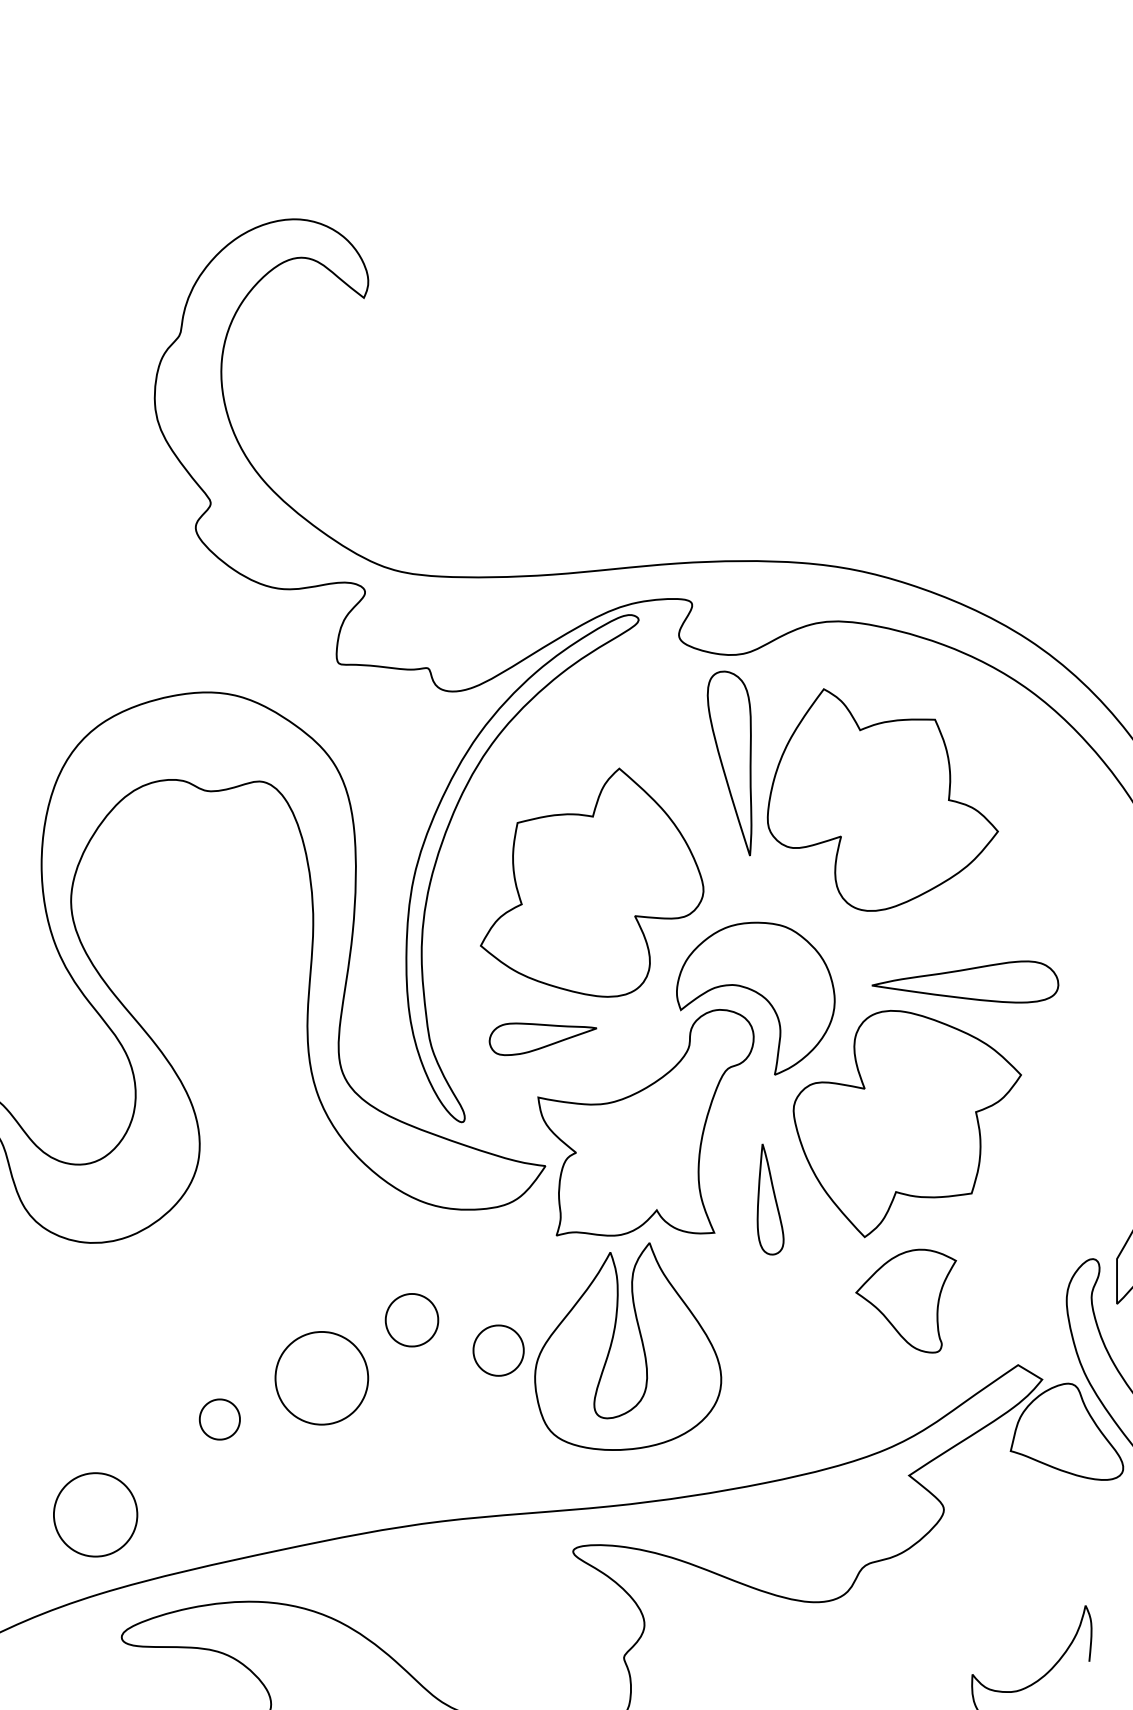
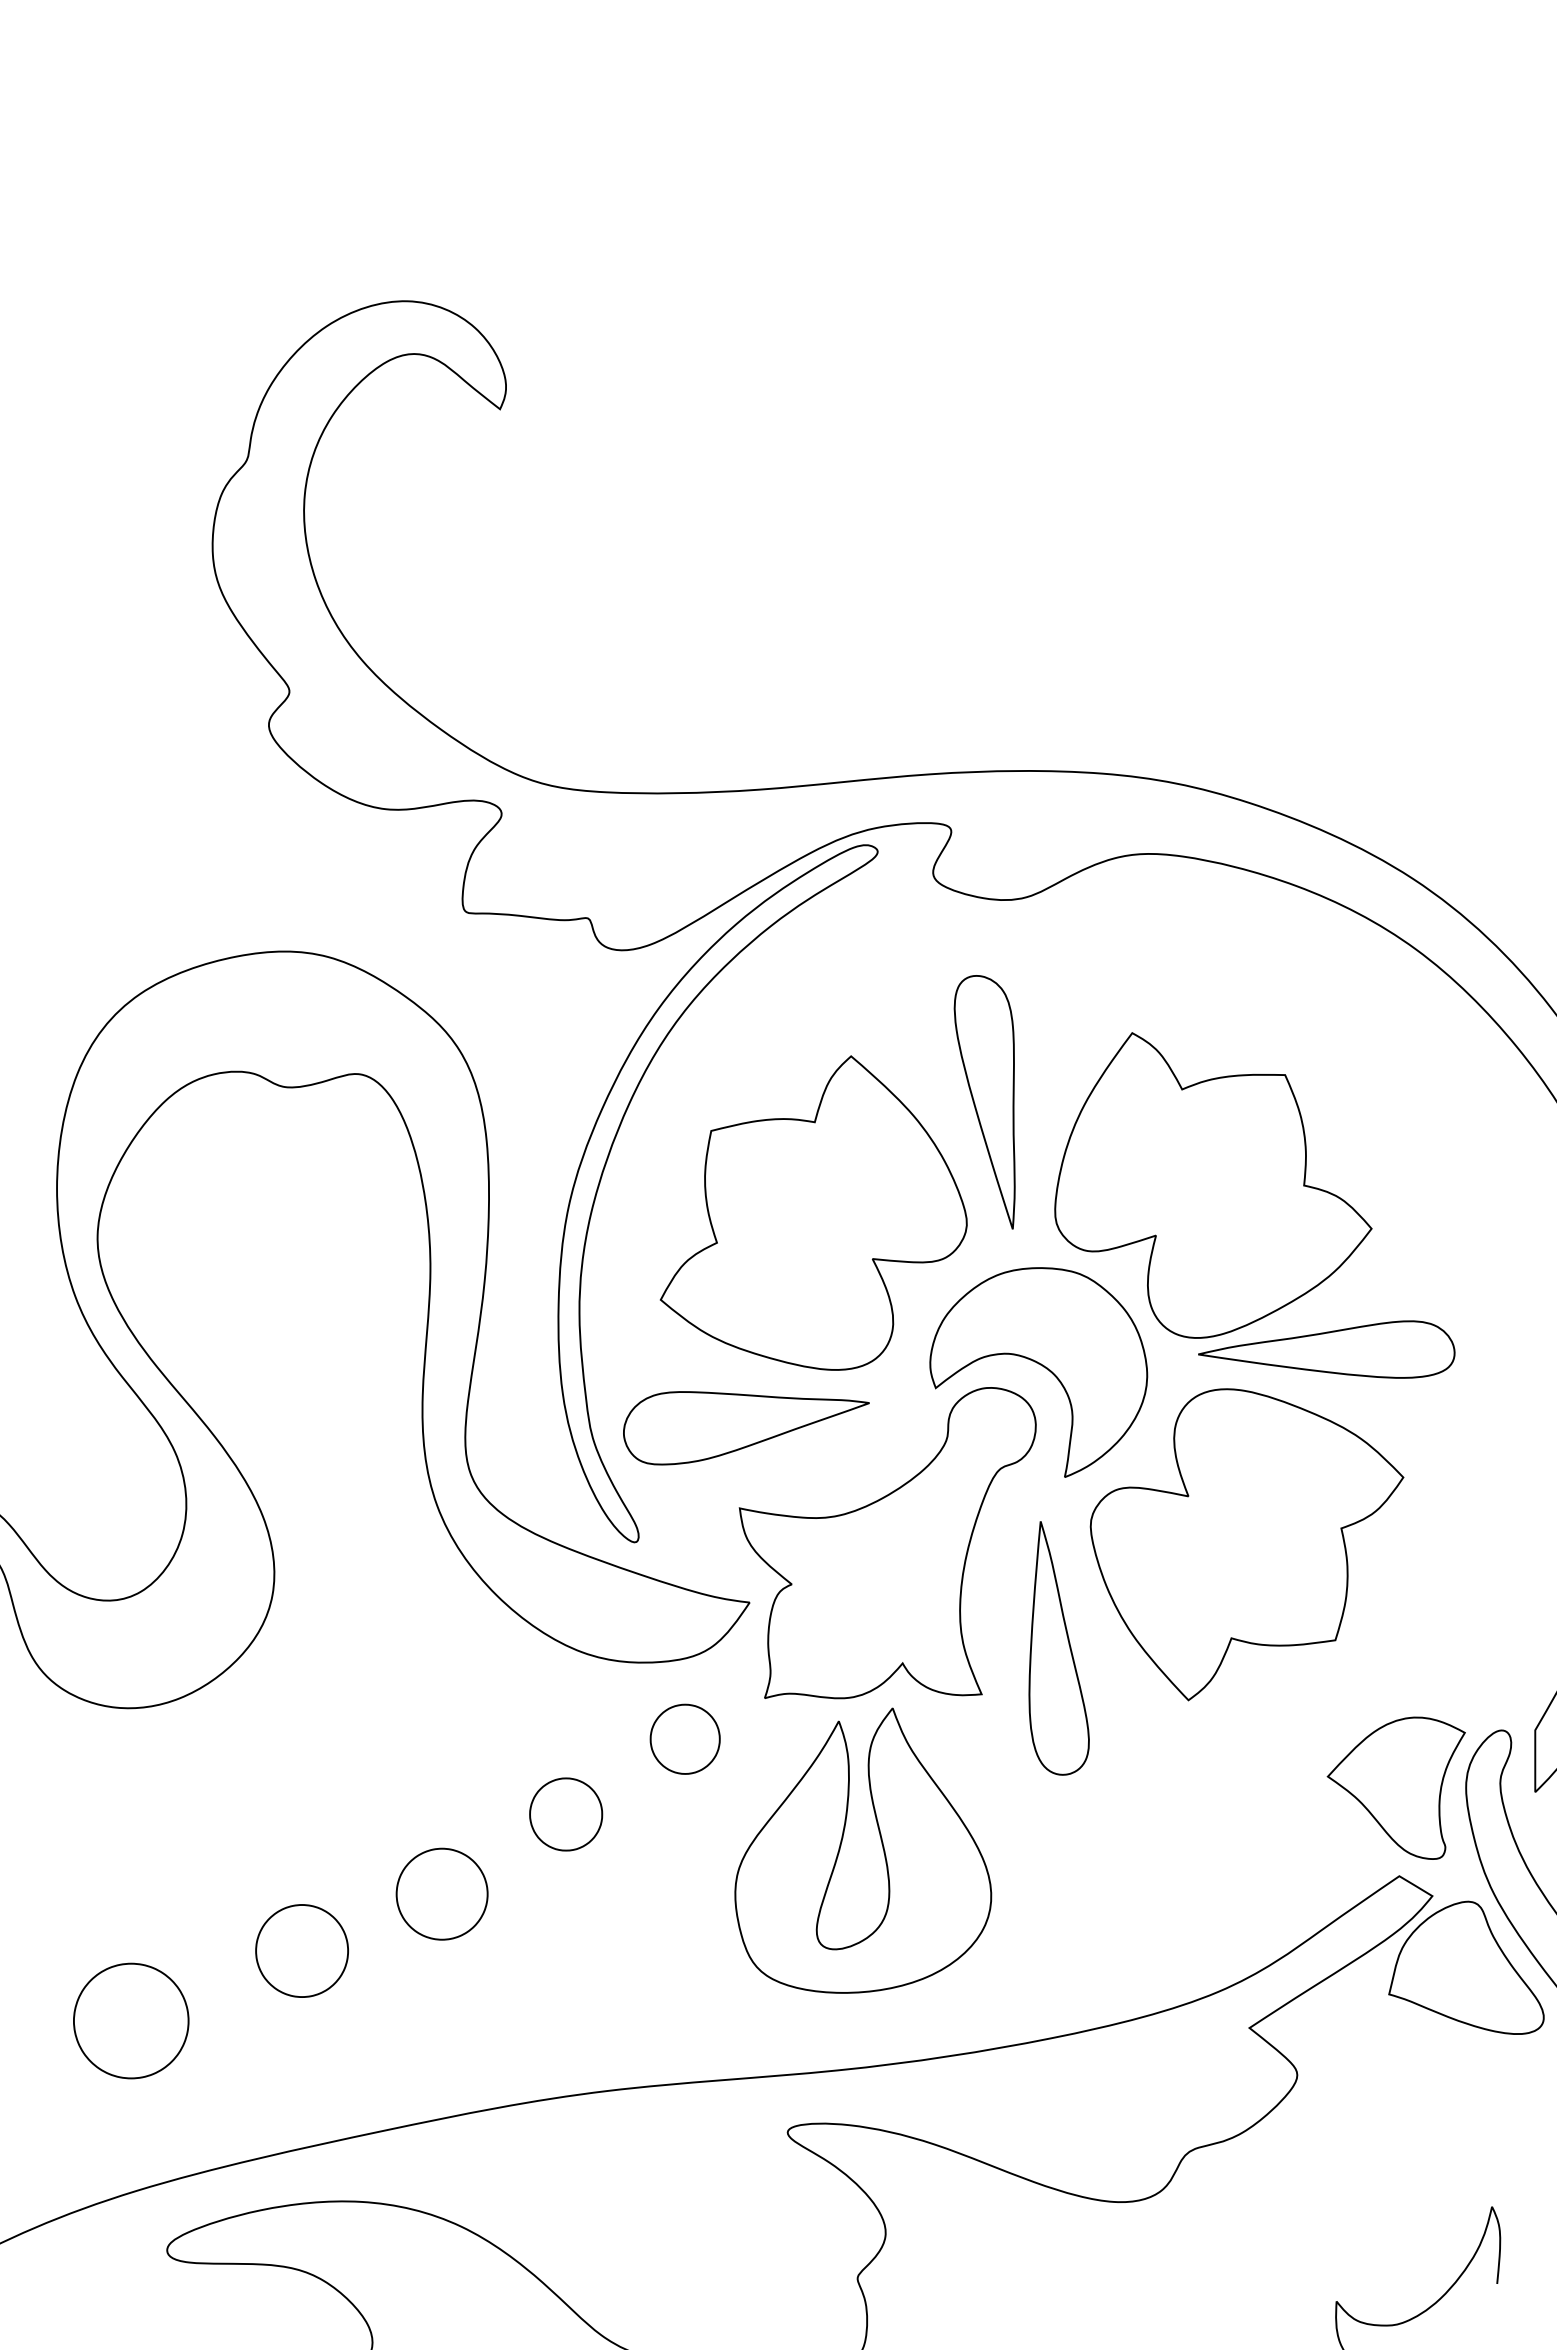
part: (729, 763) -> (984, 1102), moved
part: (882, 800) -> (1213, 1185), moved
part: (543, 1039) -> (746, 1428), size x1.67
part: (770, 1199) -> (1058, 1648), size x1.67
part: (905, 1300) -> (1395, 1787), moved
part: (498, 1350) -> (684, 1738), moved
part: (321, 1377) -> (441, 1893), size x0.71
part: (219, 1419) -> (301, 1950), size x1.67
part: (95, 1514) -> (131, 2020), moved

